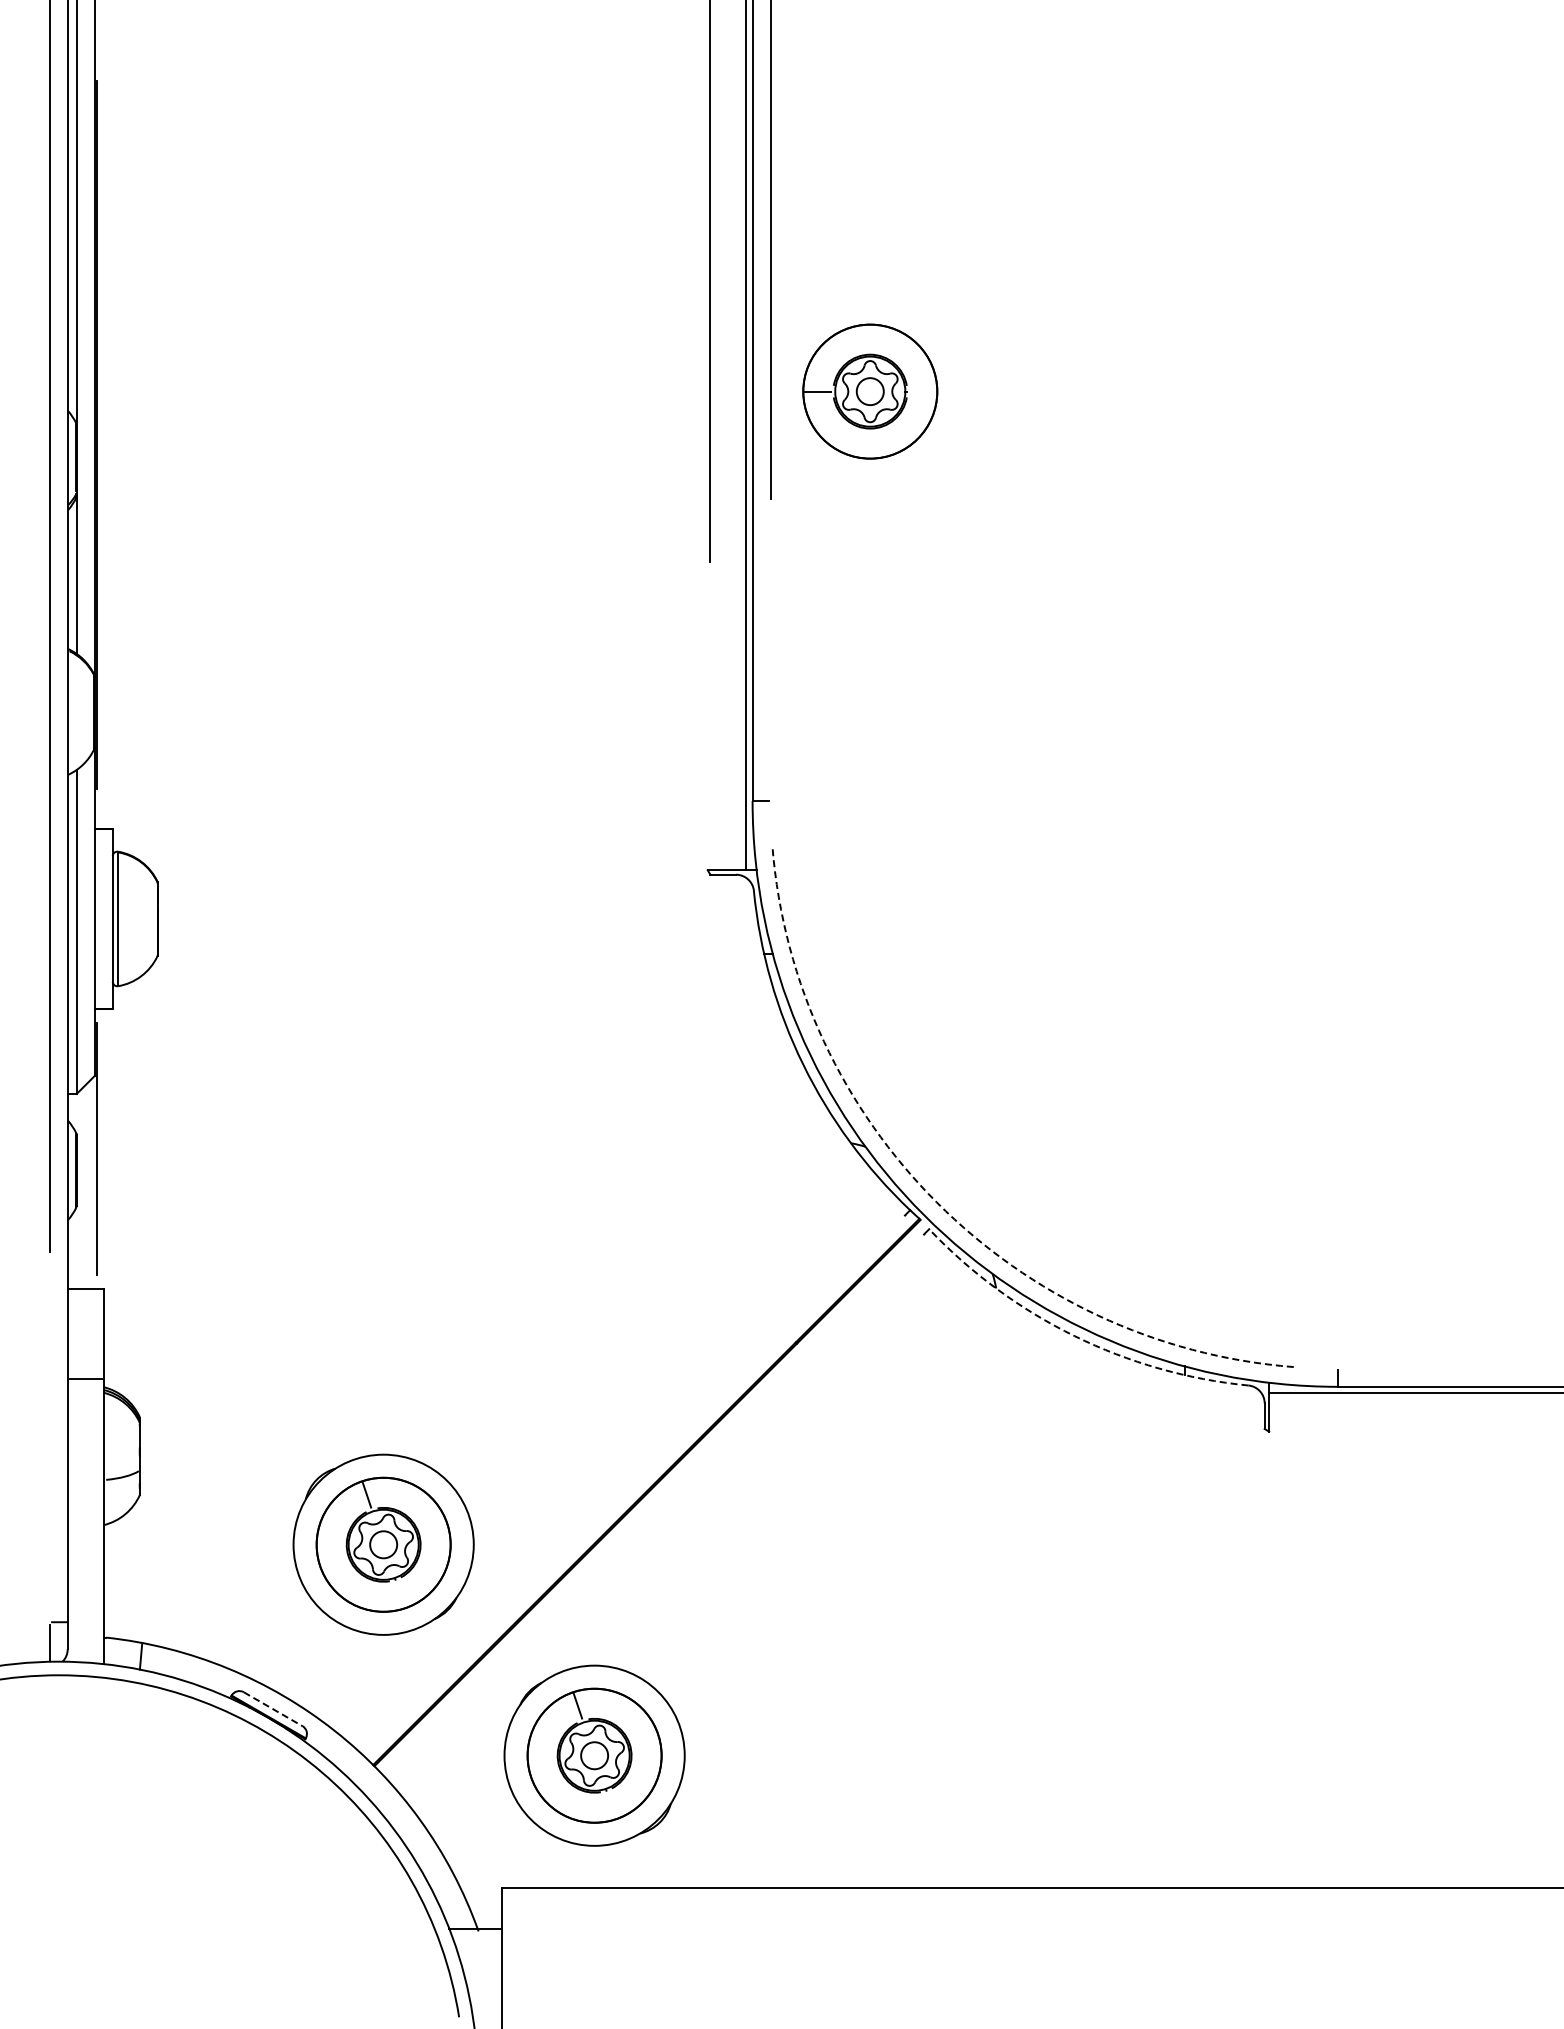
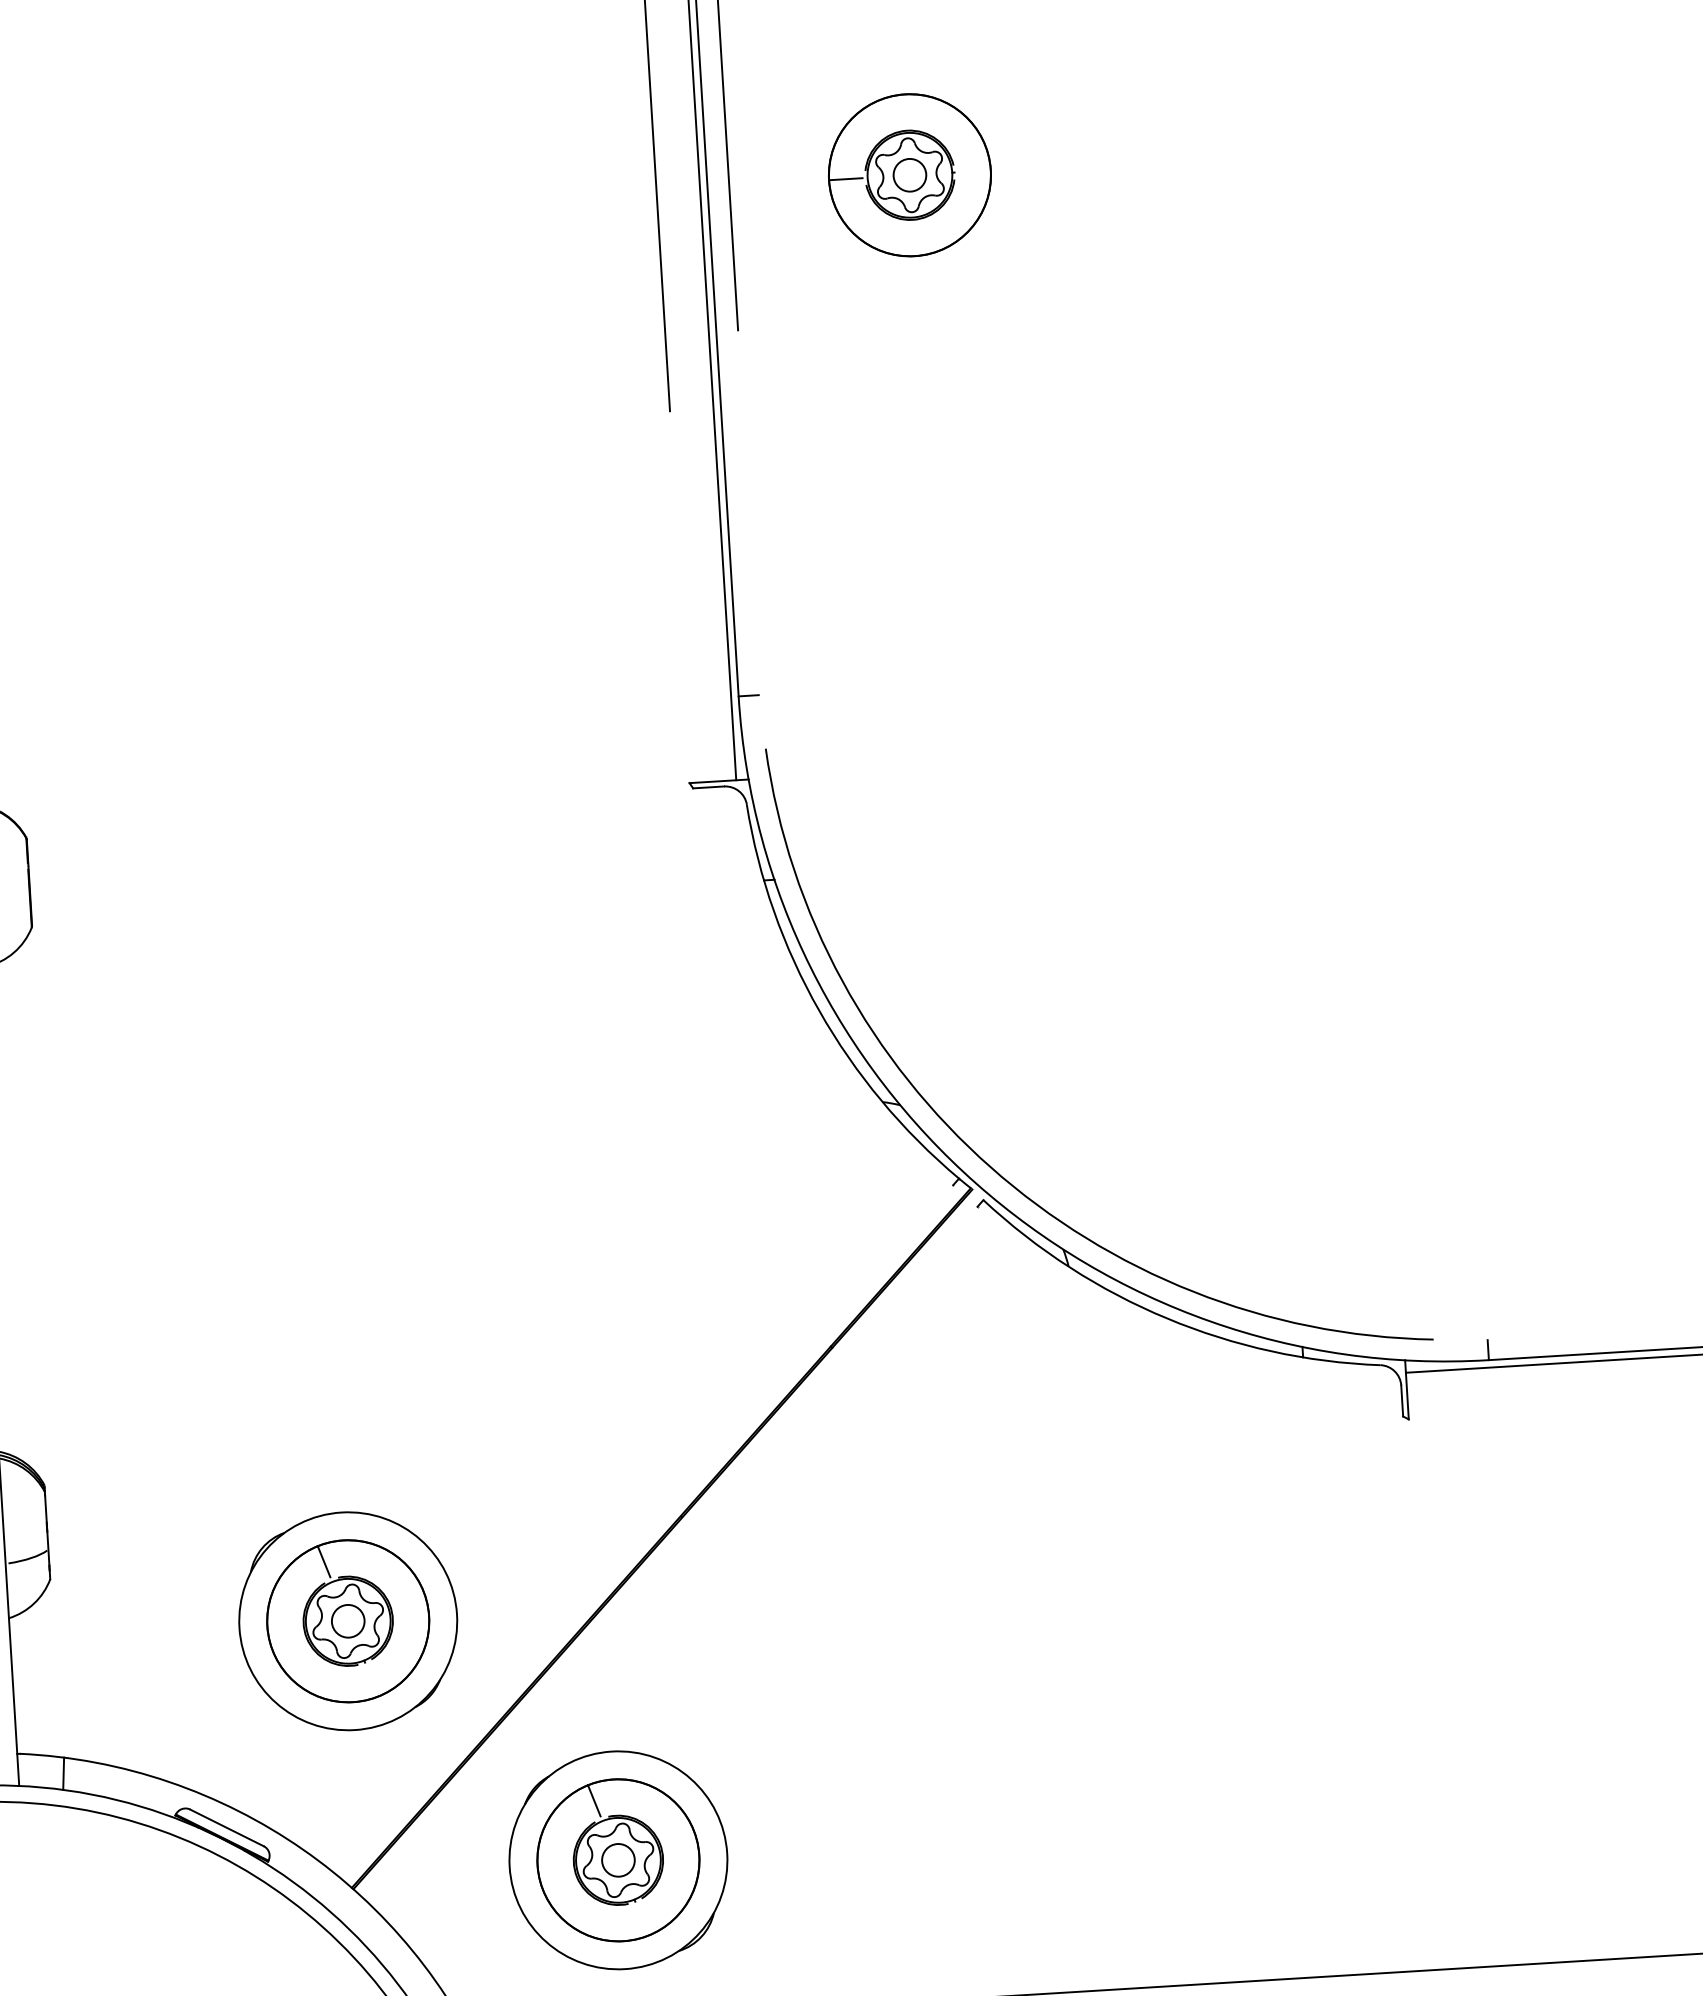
part: (870, 391) -> (910, 175), moved
arc: (936, 1202) -> (990, 1167), dashed -> solid
arc: (1074, 1336) -> (1166, 1318), dashed -> solid
line: (273, 1709) -> (227, 1828), dashed -> solid

